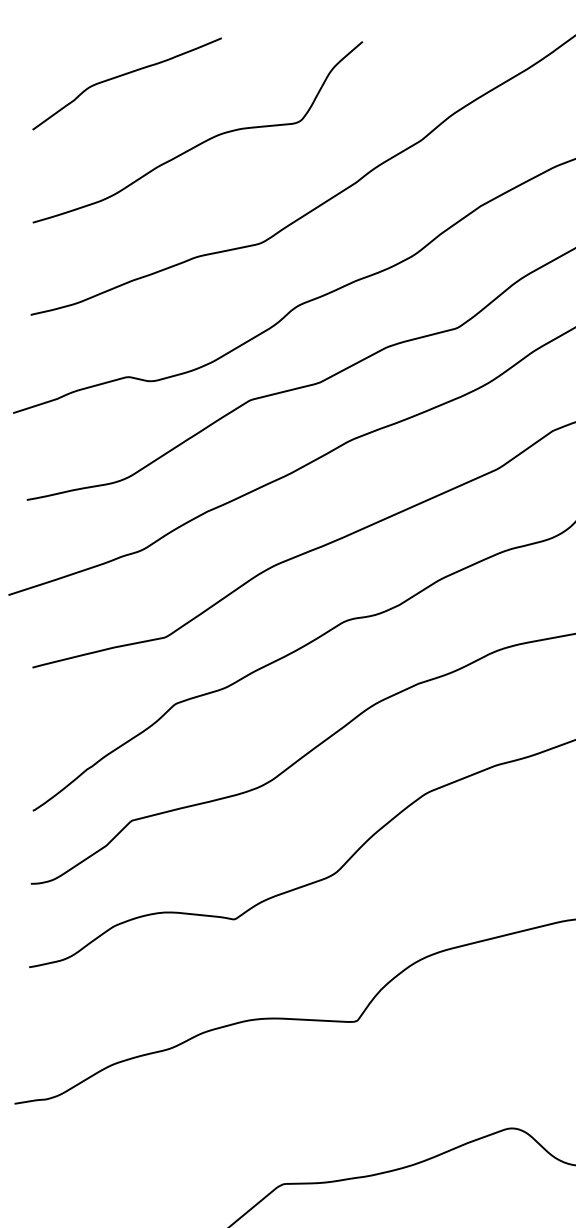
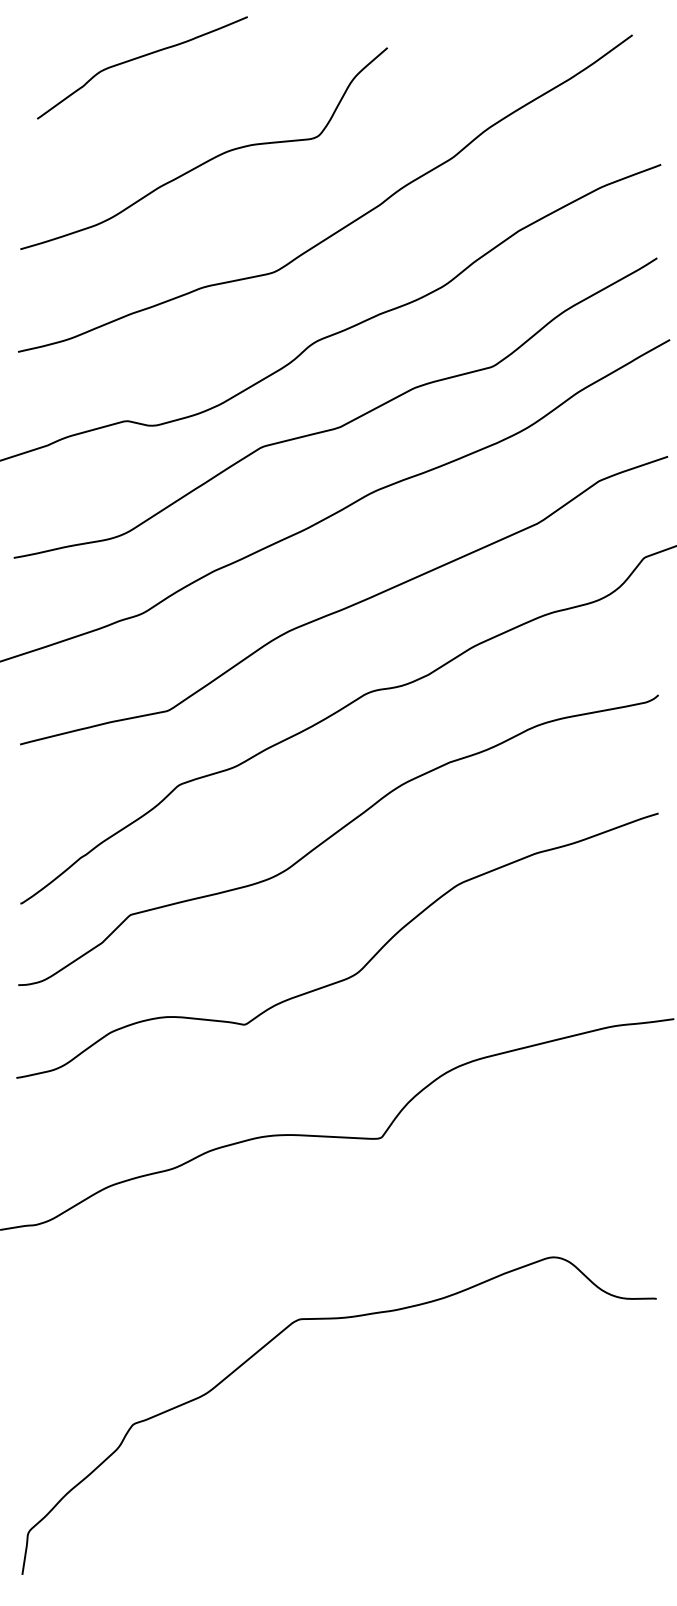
curve: (124, 75) -> (139, 58), moved

